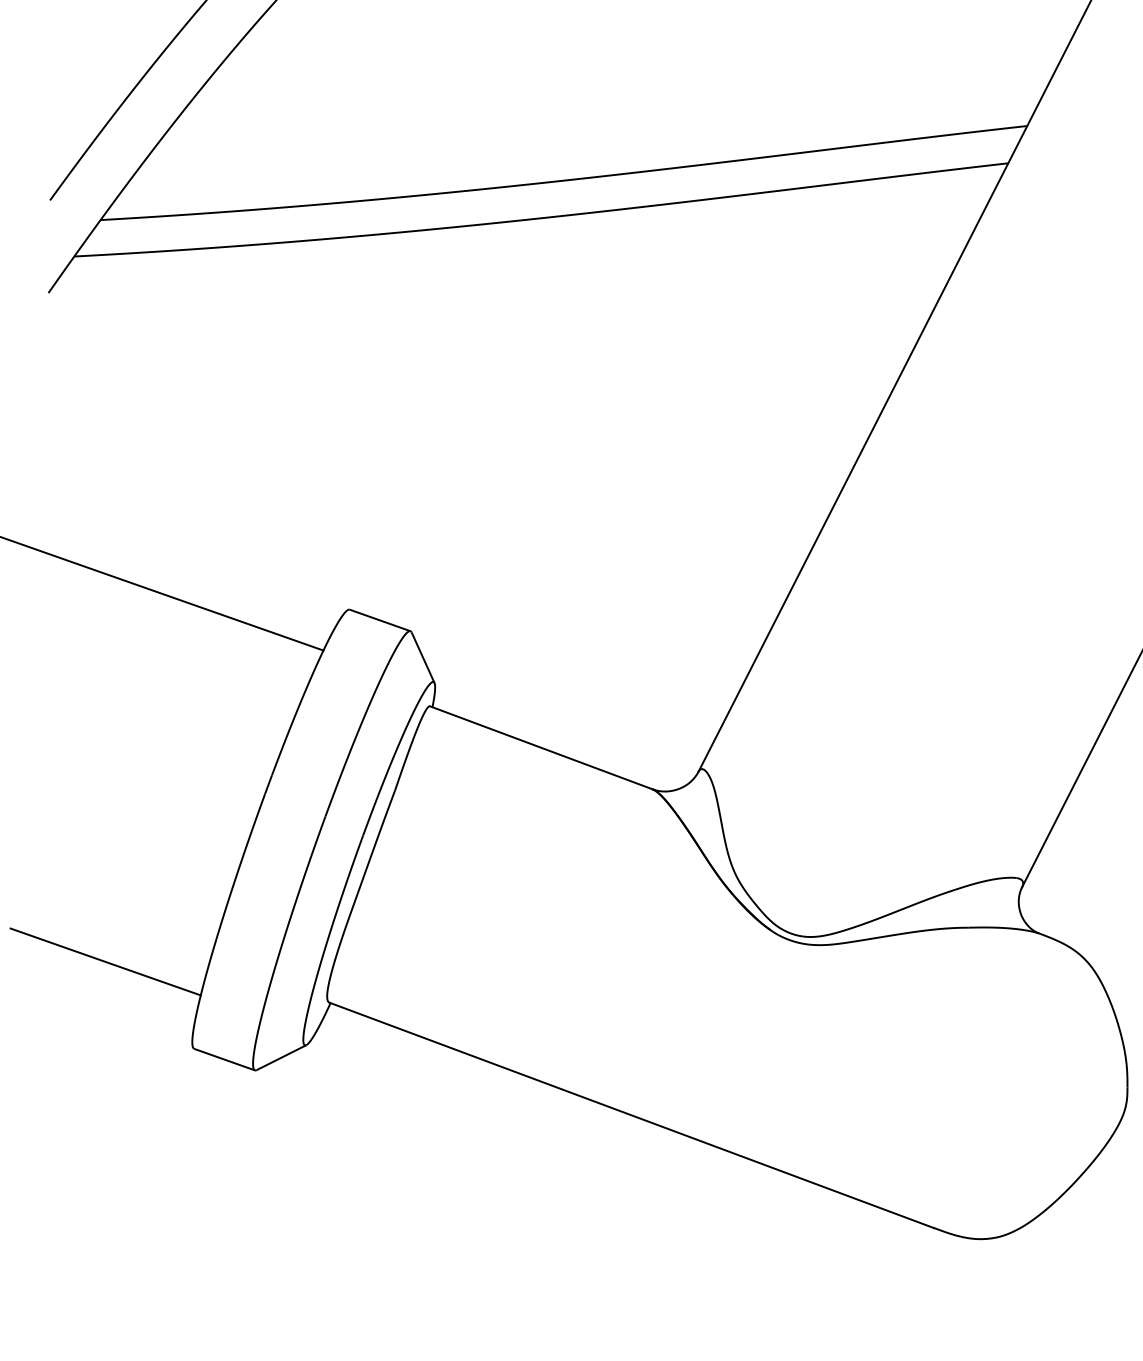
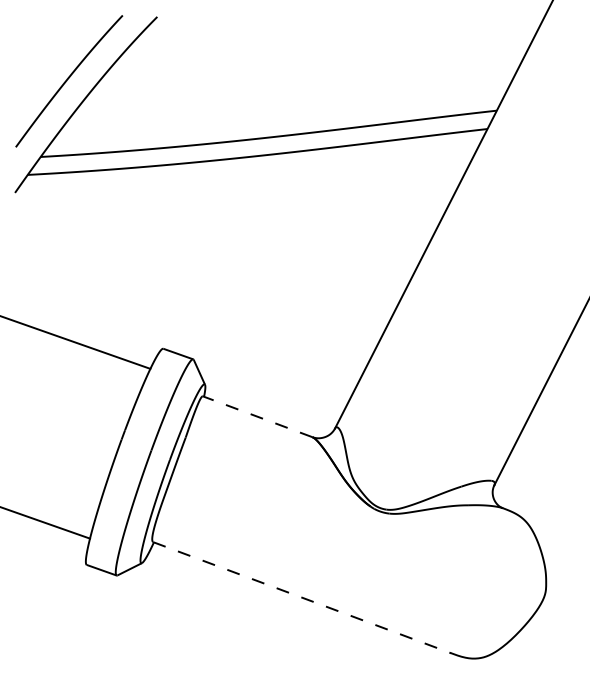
line: (541, 747) -> (257, 416), solid -> dashed
line: (632, 1114) -> (302, 597), solid -> dashed

